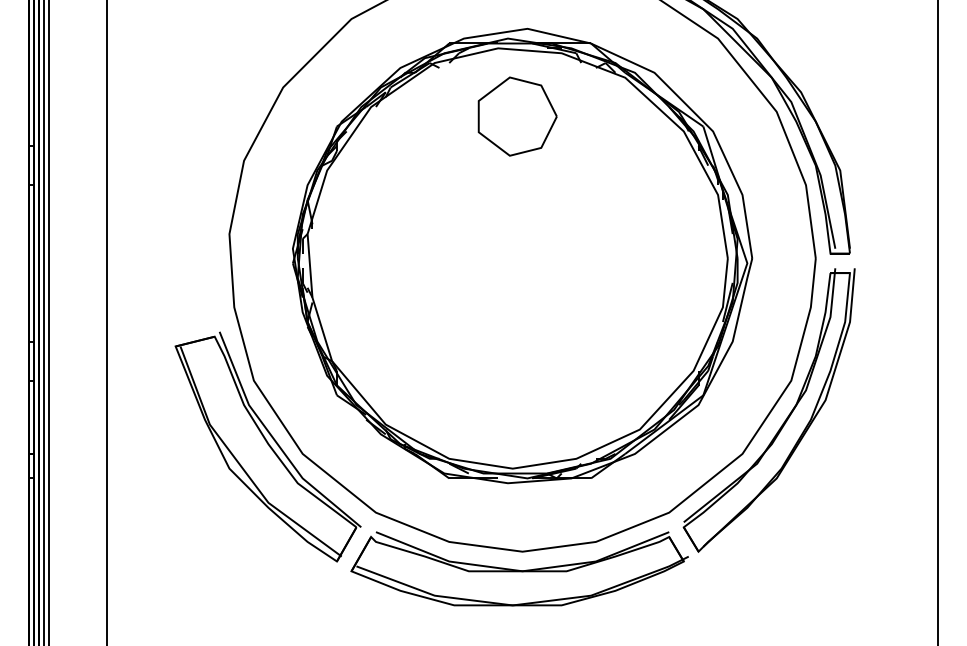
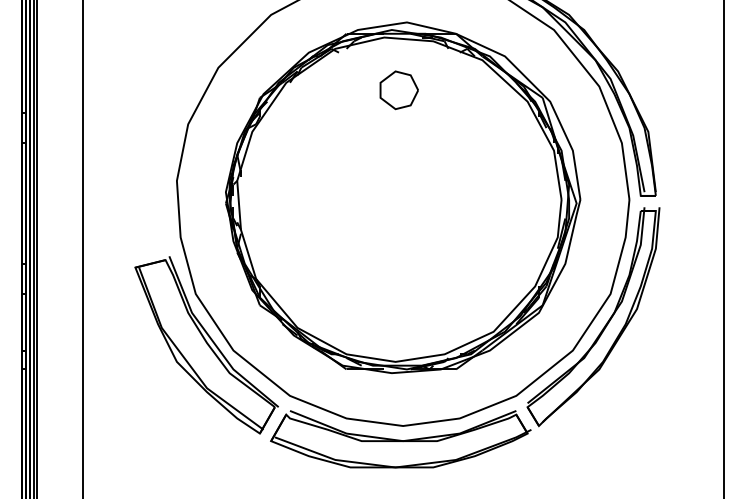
part: (517, 116) -> (399, 90), size x0.62

